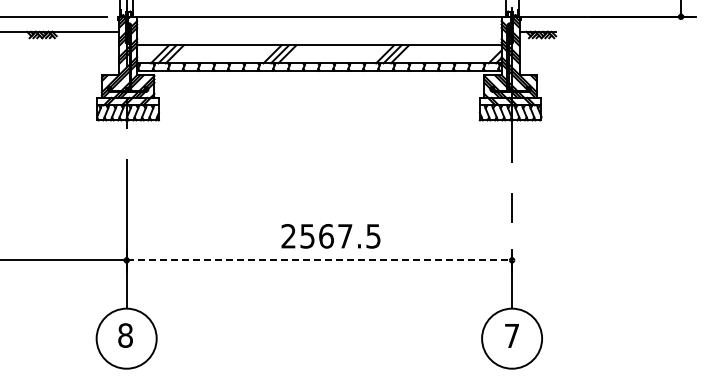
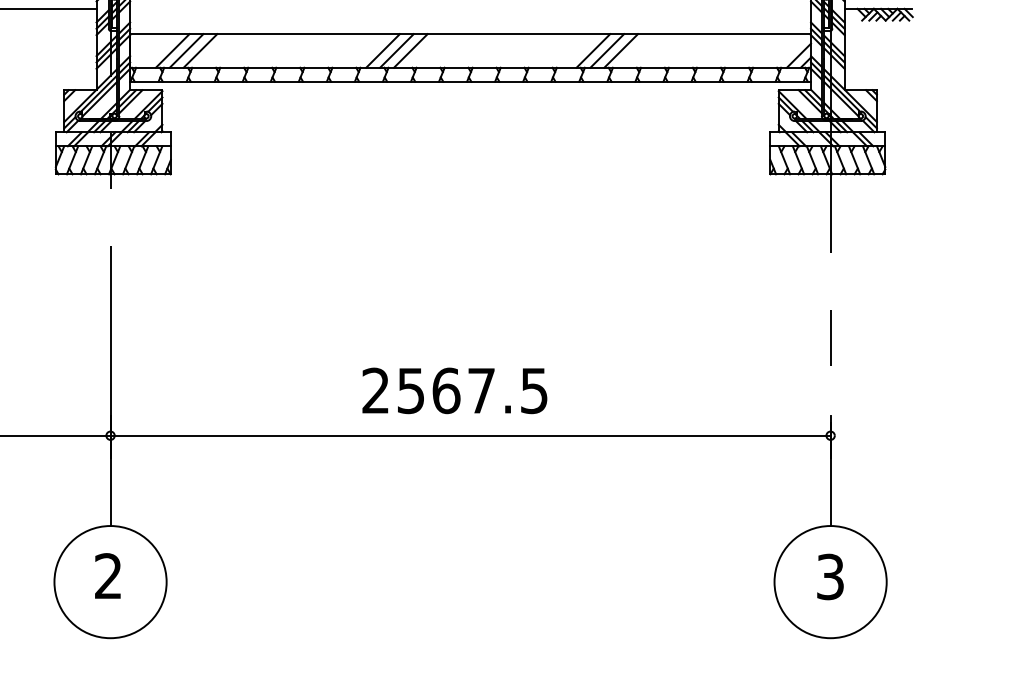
text: (330, 236) -> (453, 391), moved
line: (319, 260) -> (470, 436), dashed -> solid
text: (125, 335) -> (108, 576), 8 -> 2
text: (512, 335) -> (831, 576), 7 -> 3

